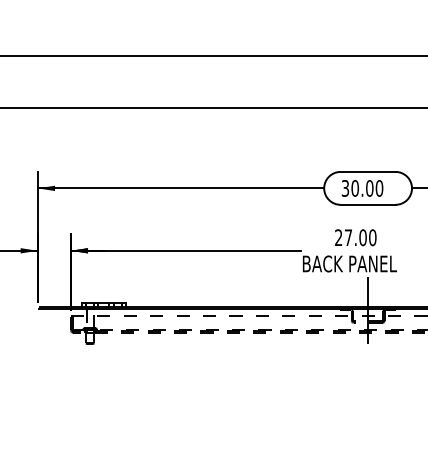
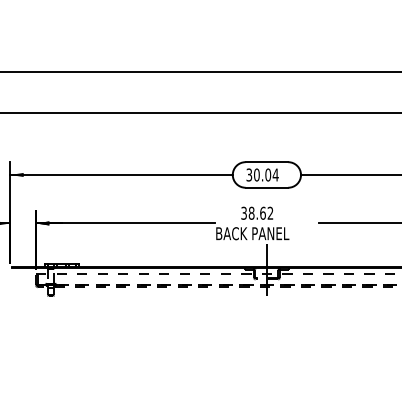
text: (379, 187) -> (275, 174), 30.00 -> 30.04
text: (355, 236) -> (257, 212), 27.00 -> 38.62

